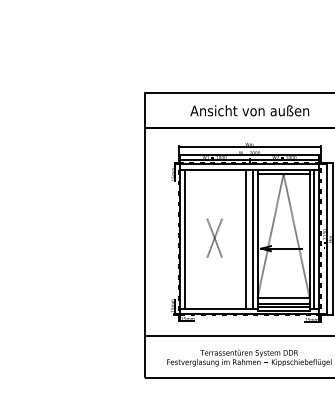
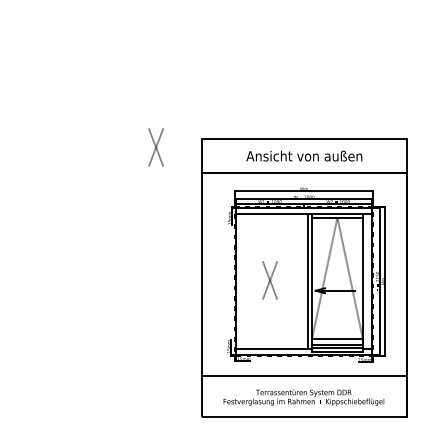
part: (97, 101) -> (155, 147), added
line: (185, 239) -> (241, 281), removed
line: (245, 239) -> (300, 281), removed
line: (313, 239) -> (366, 281), removed

